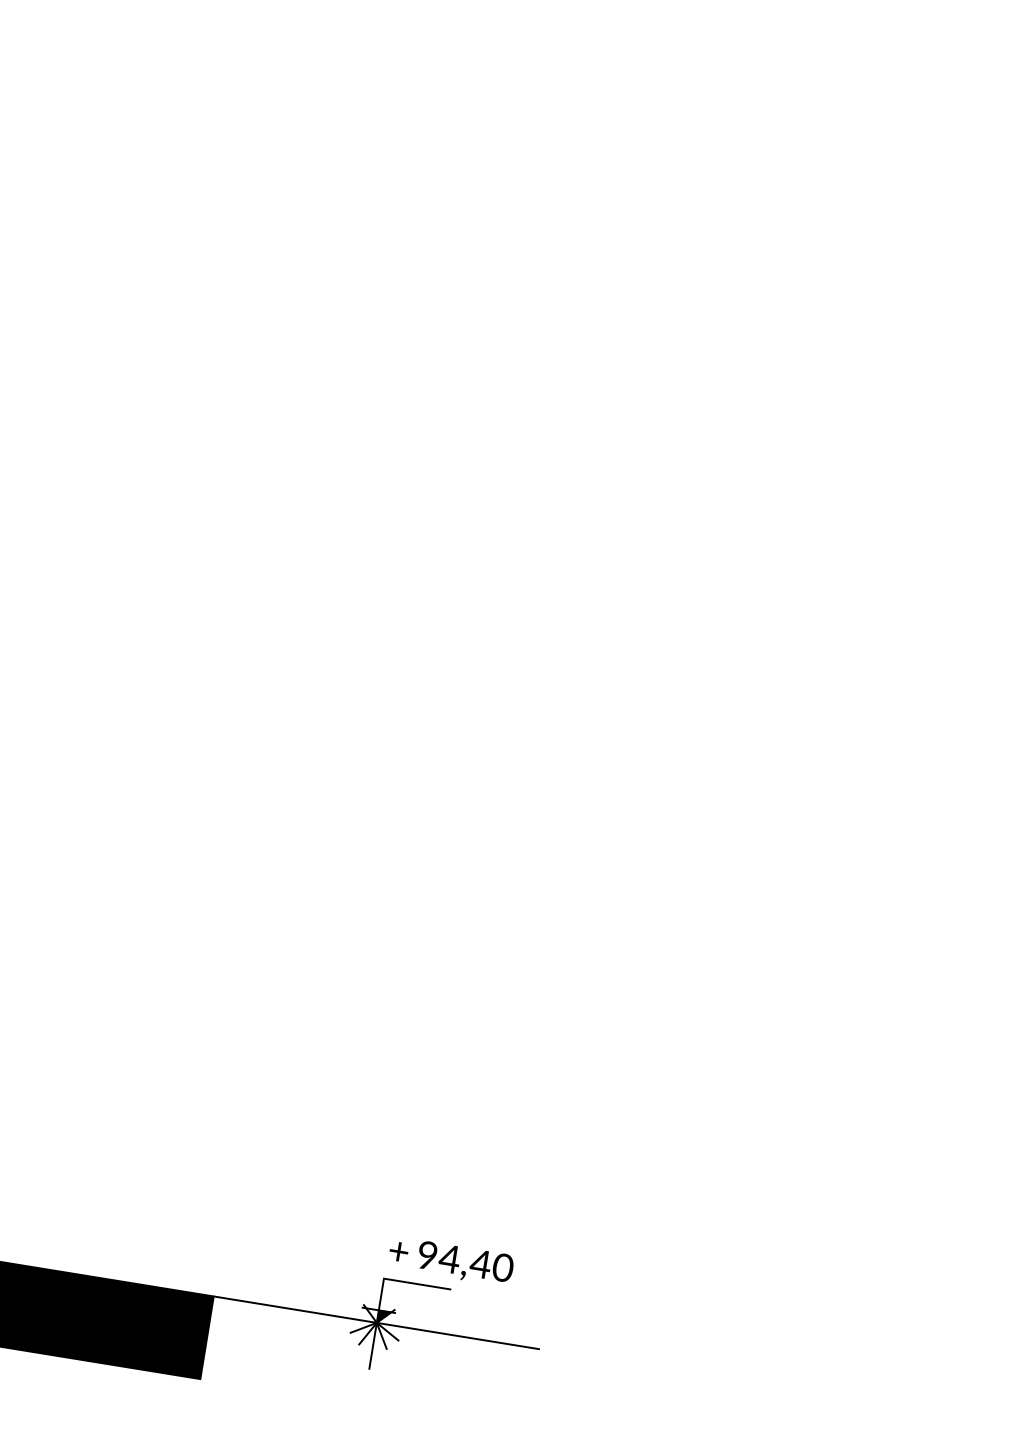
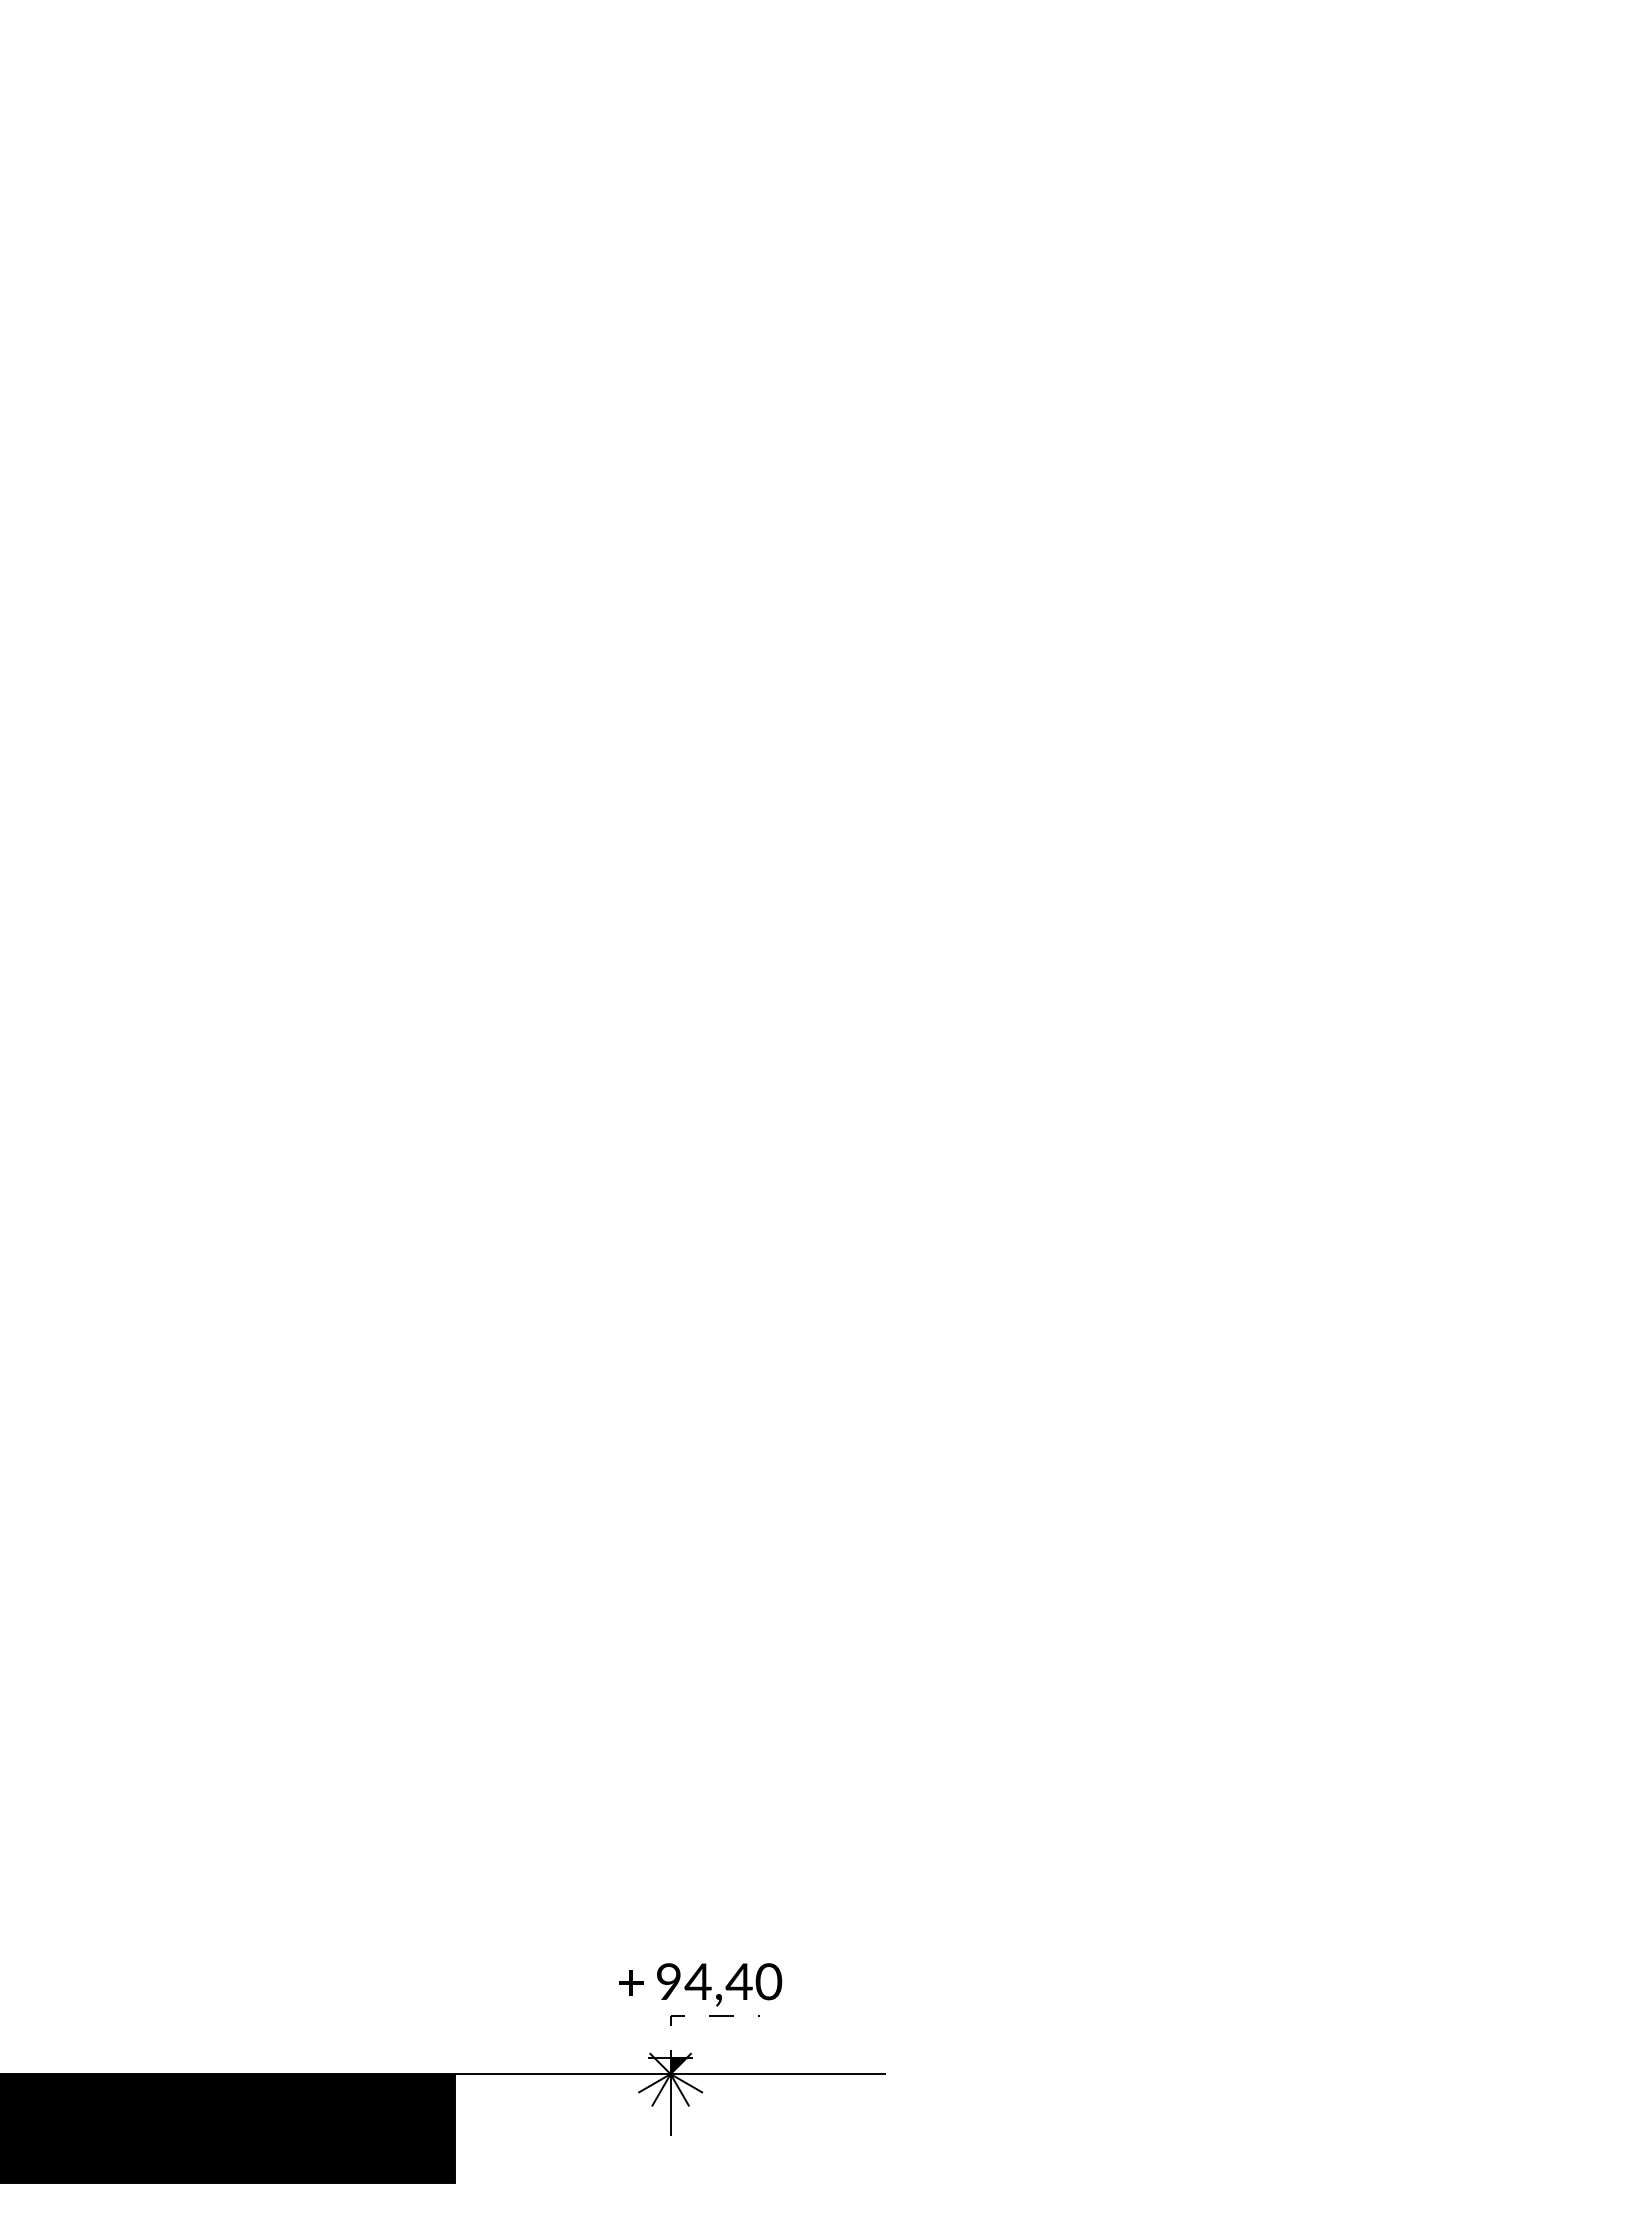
text: (451, 1261) -> (700, 1984), moved
line: (395, 1280) -> (685, 2015), solid -> dashed

